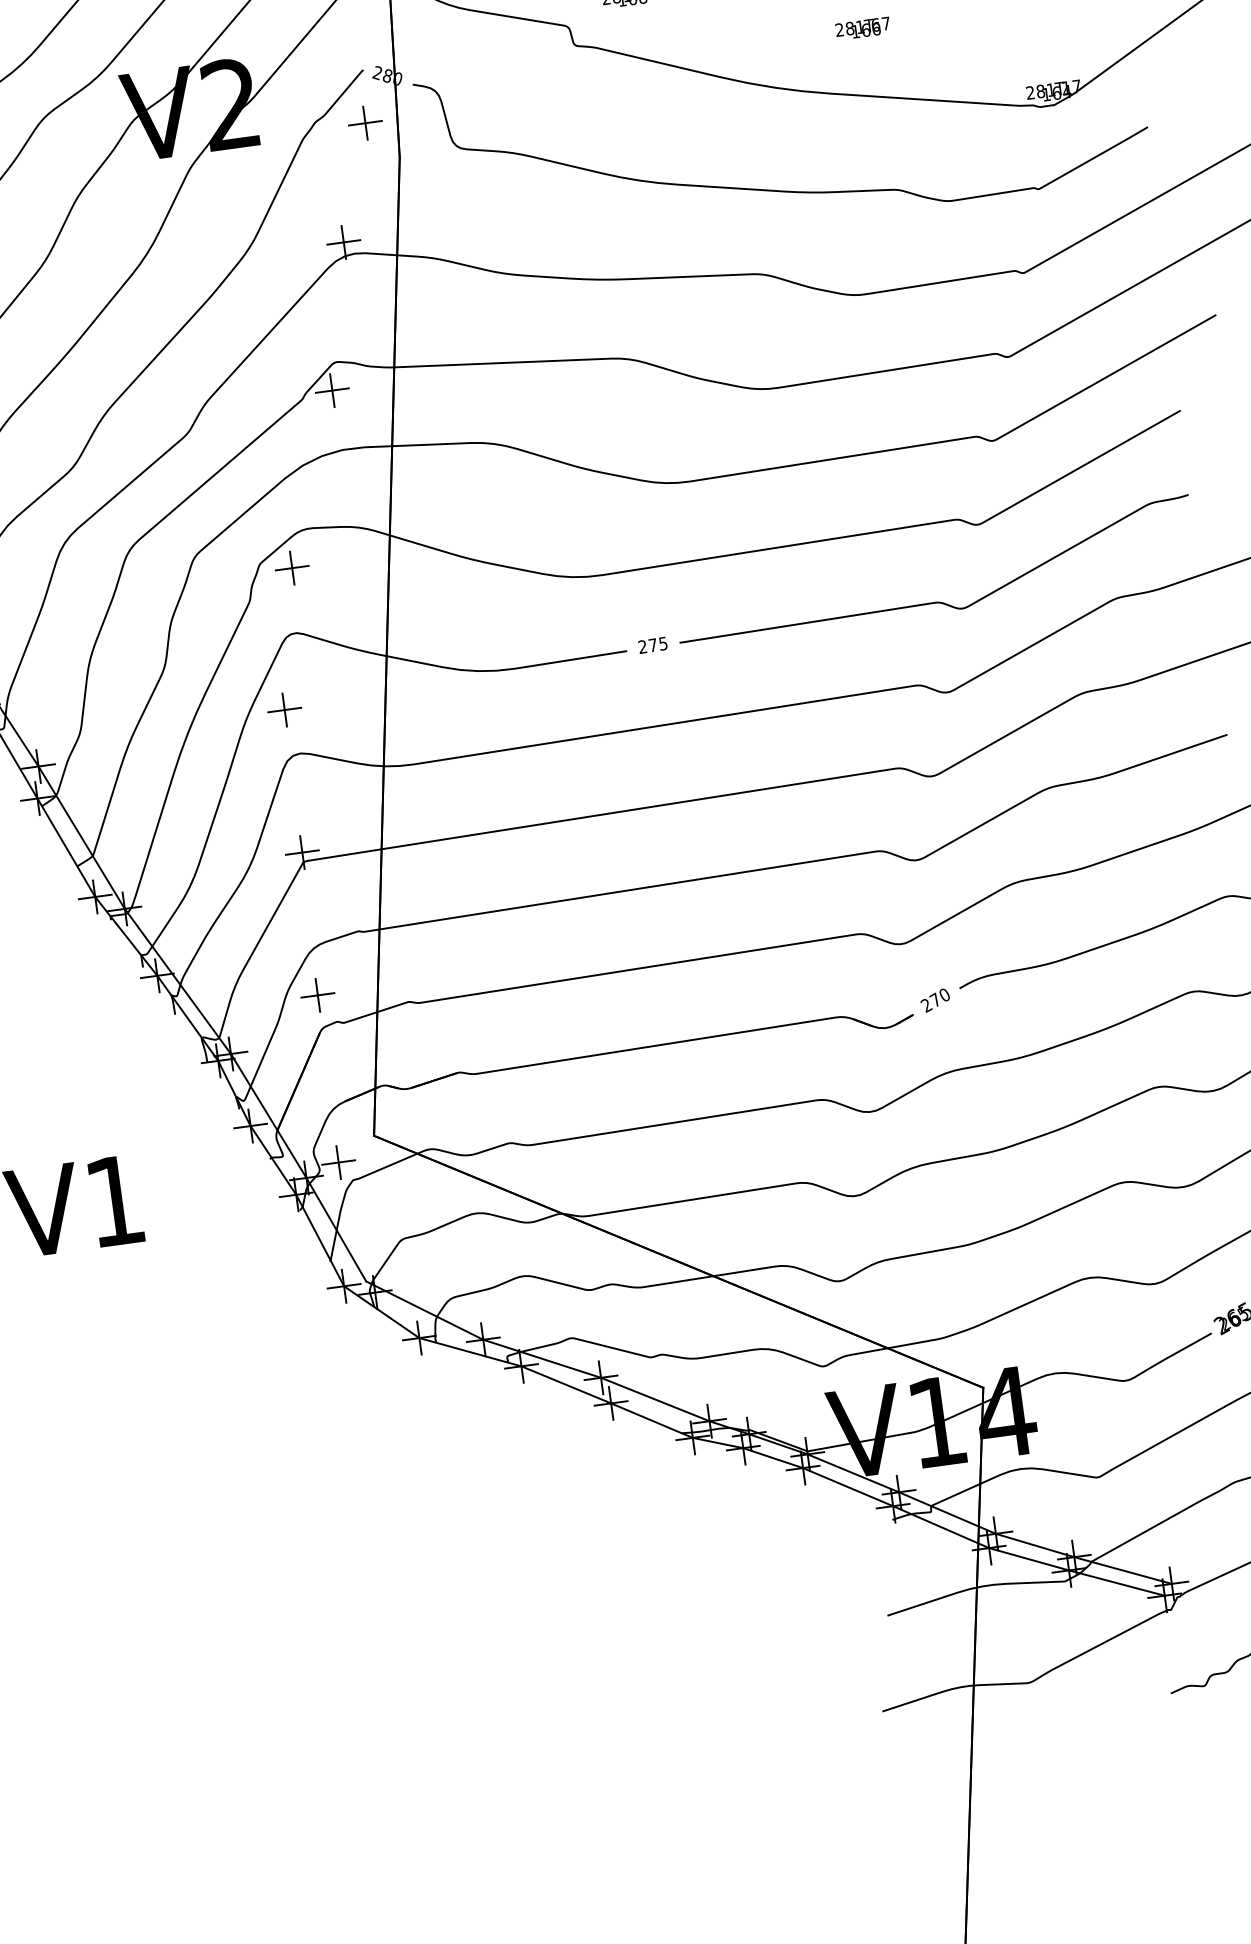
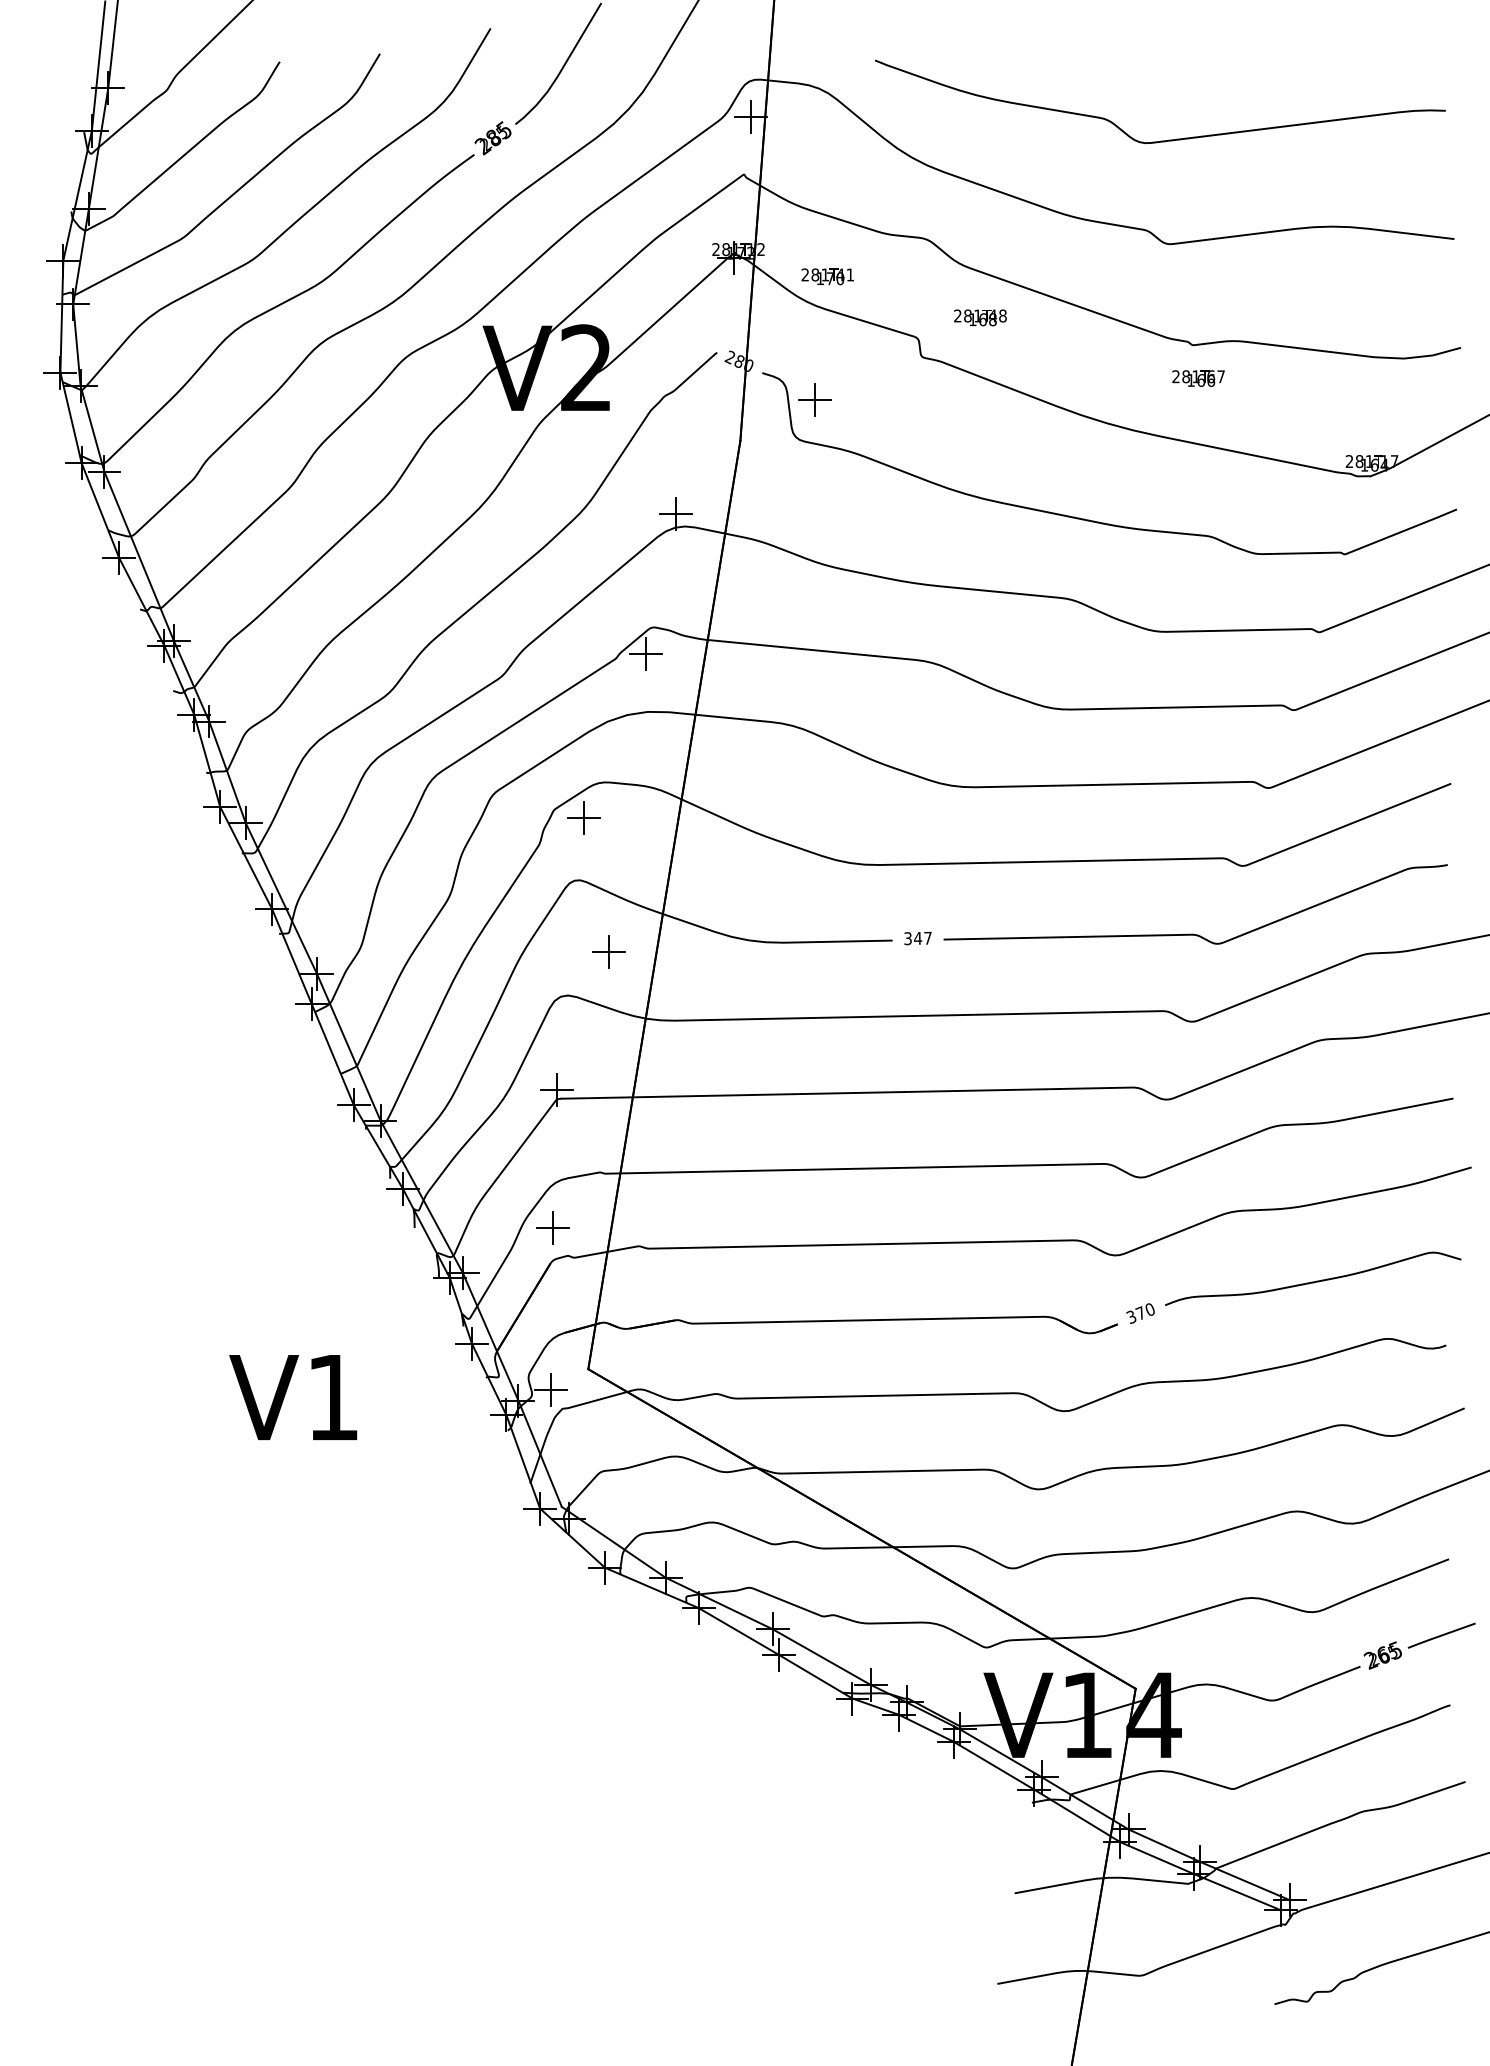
part: (364, 123) -> (814, 399), moved
text: (652, 645) -> (917, 938), 275 -> 347
part: (284, 709) -> (608, 951), moved
text: (926, 1005) -> (1131, 1317), 270 -> 370

